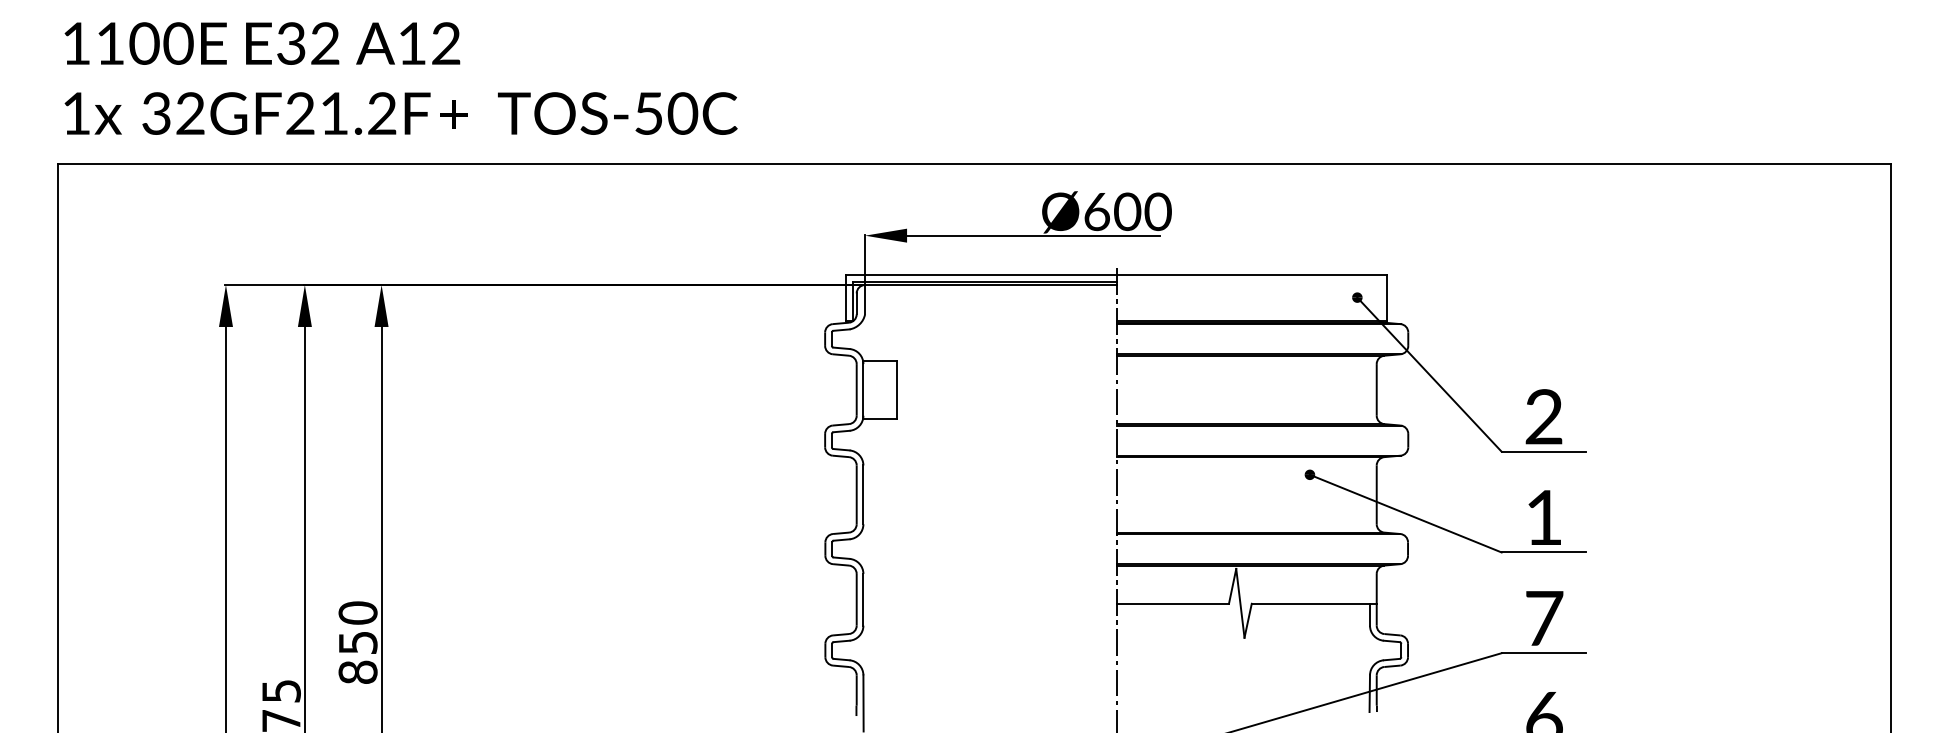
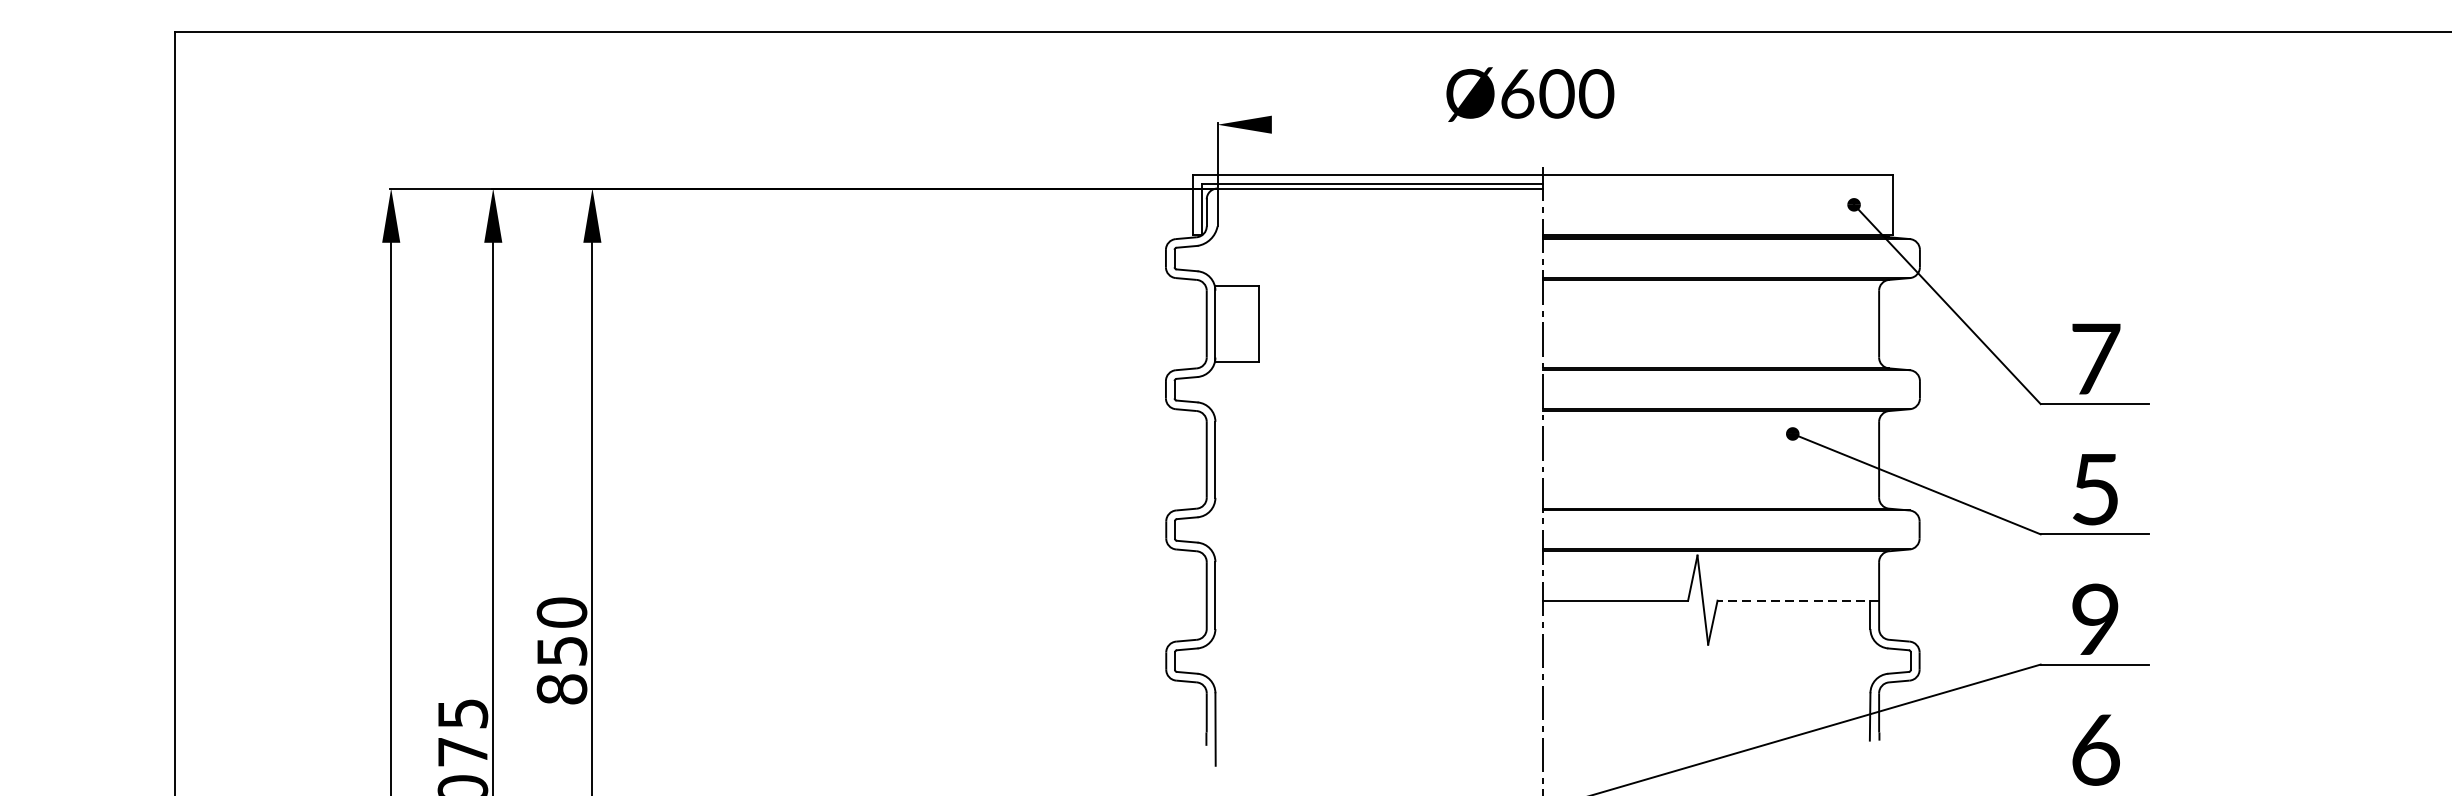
line: (1033, 235) -> (1435, 124), removed
text: (1544, 416) -> (2096, 358), 2 -> 7
text: (1543, 517) -> (2094, 489), 1 -> 5
line: (1314, 603) -> (1798, 600), solid -> dashed
text: (1544, 617) -> (2096, 618), 7 -> 9

